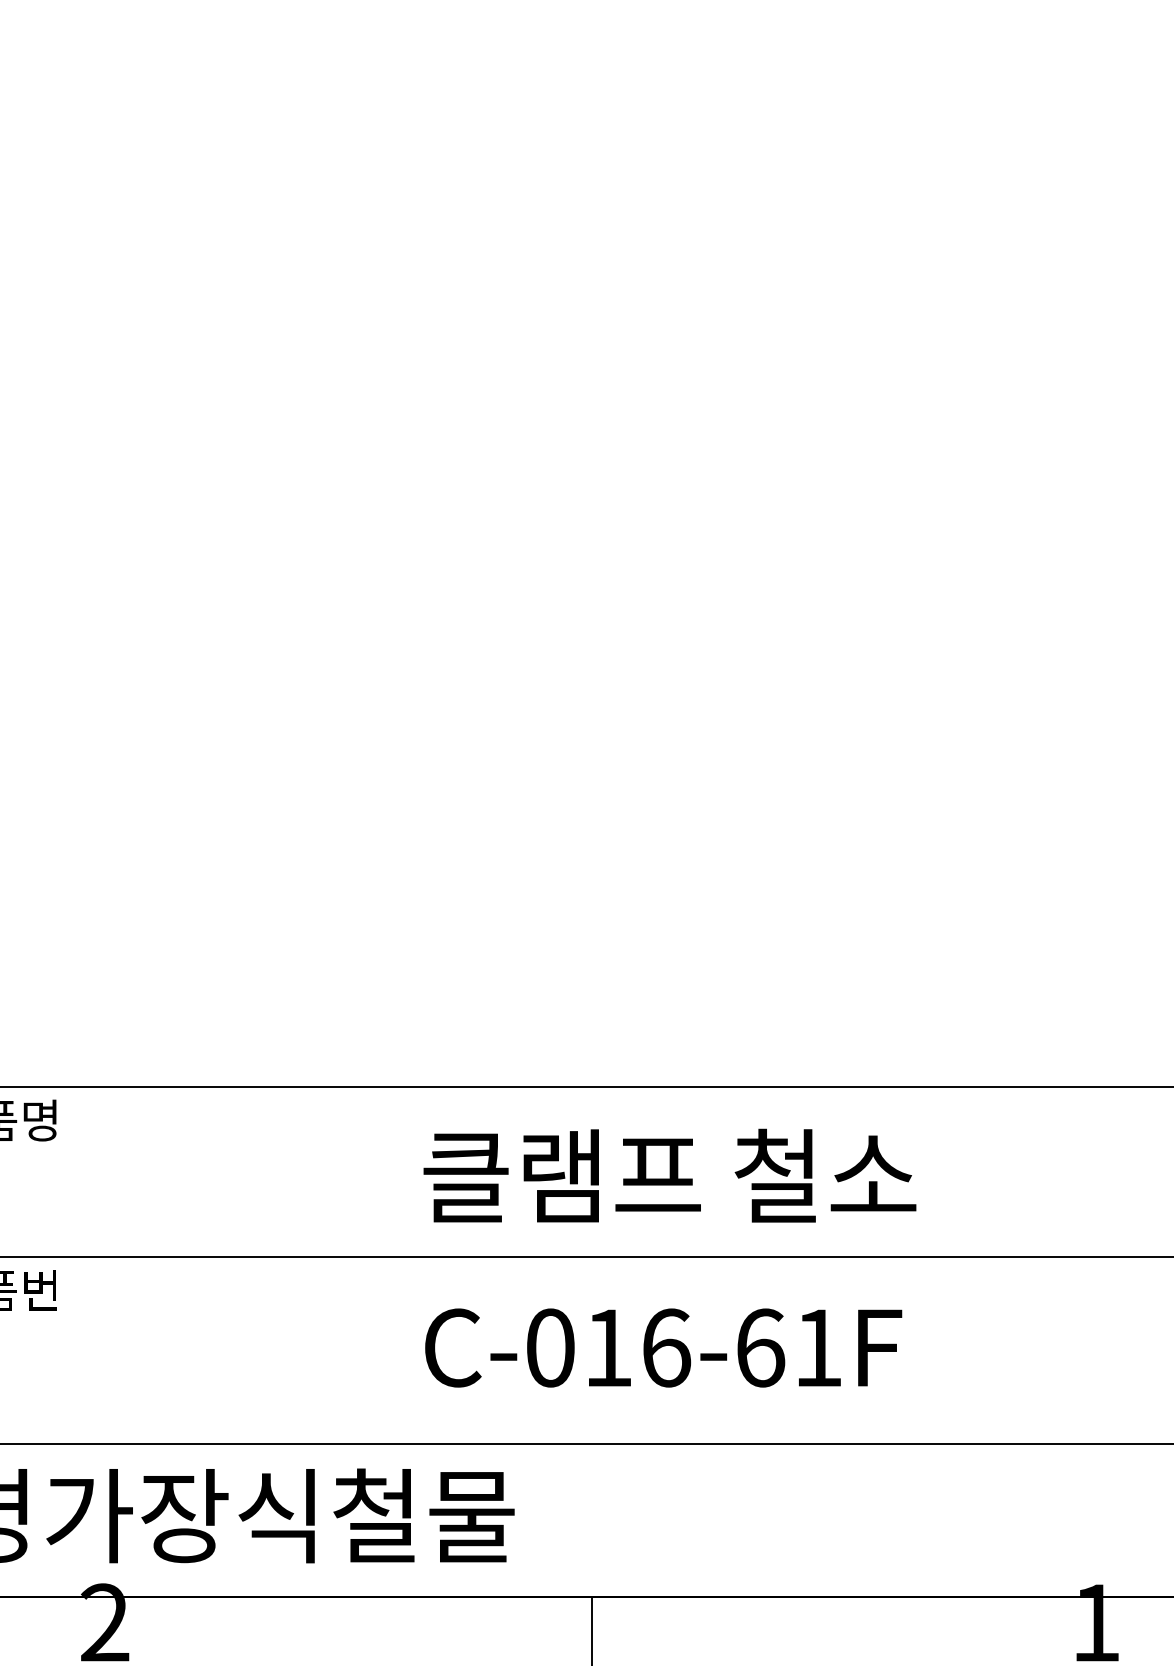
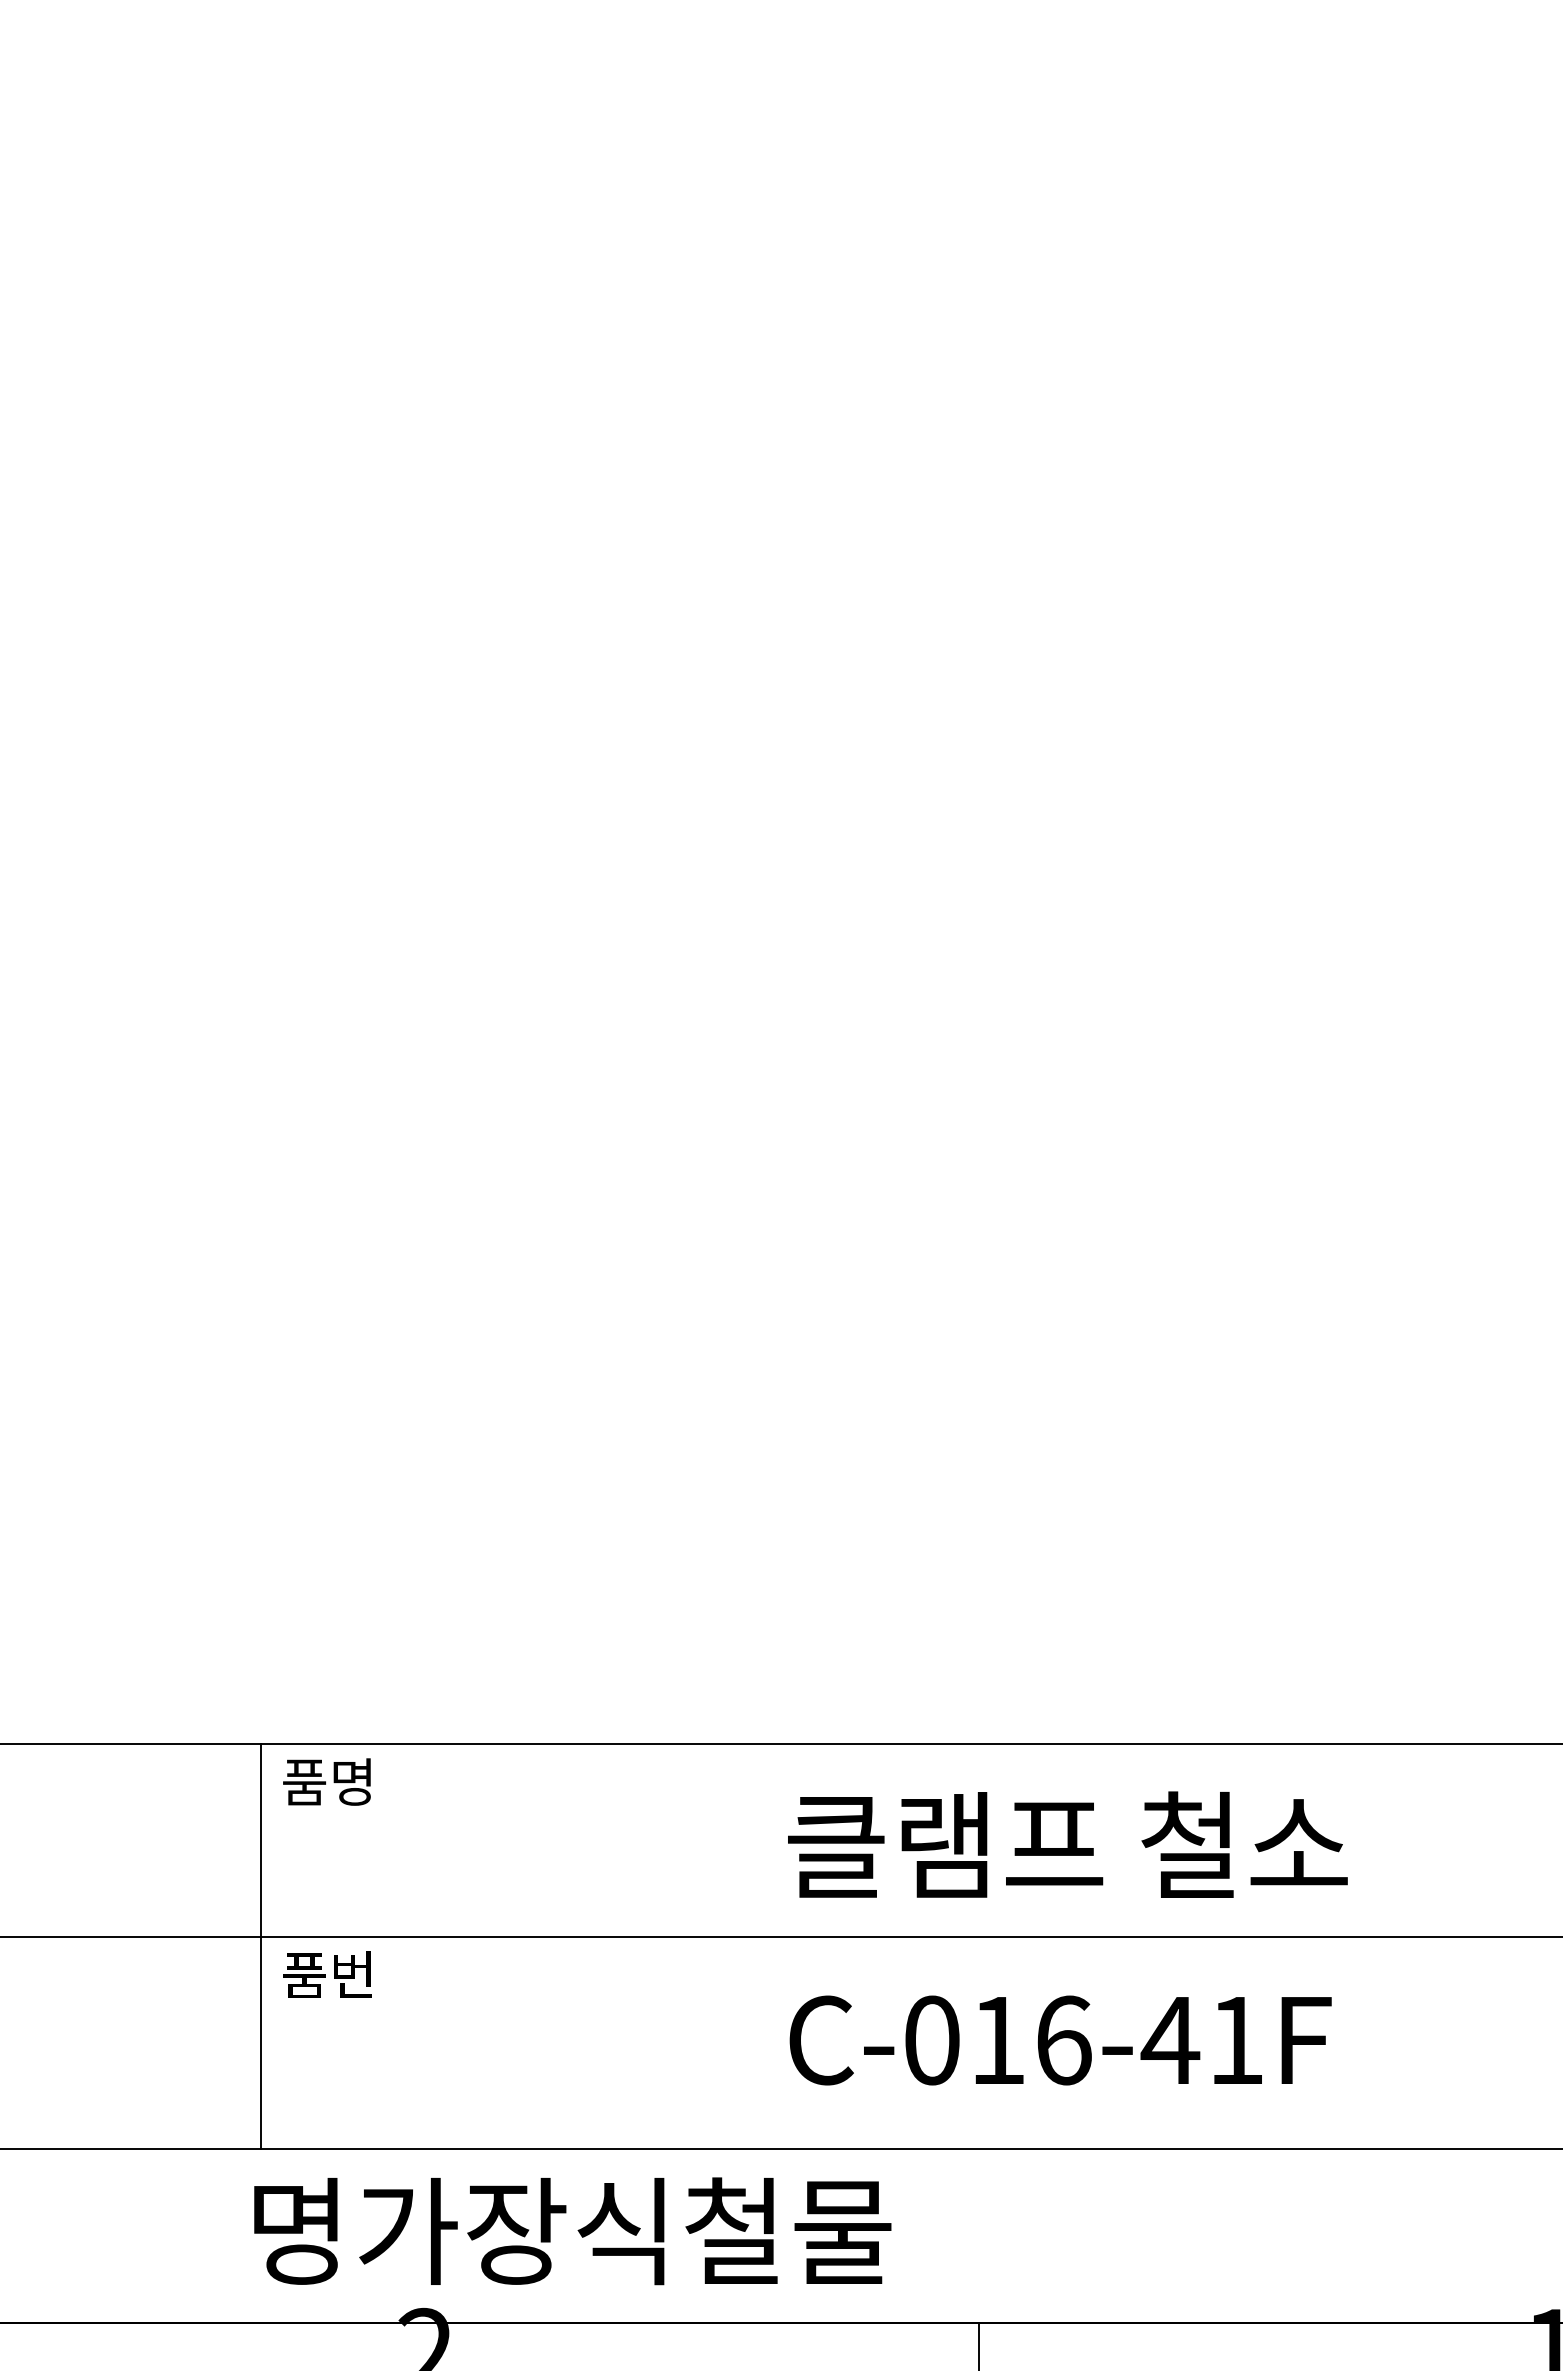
text: (760, 1348) -> (1170, 2040), C-016-61F -> C-016-41F

